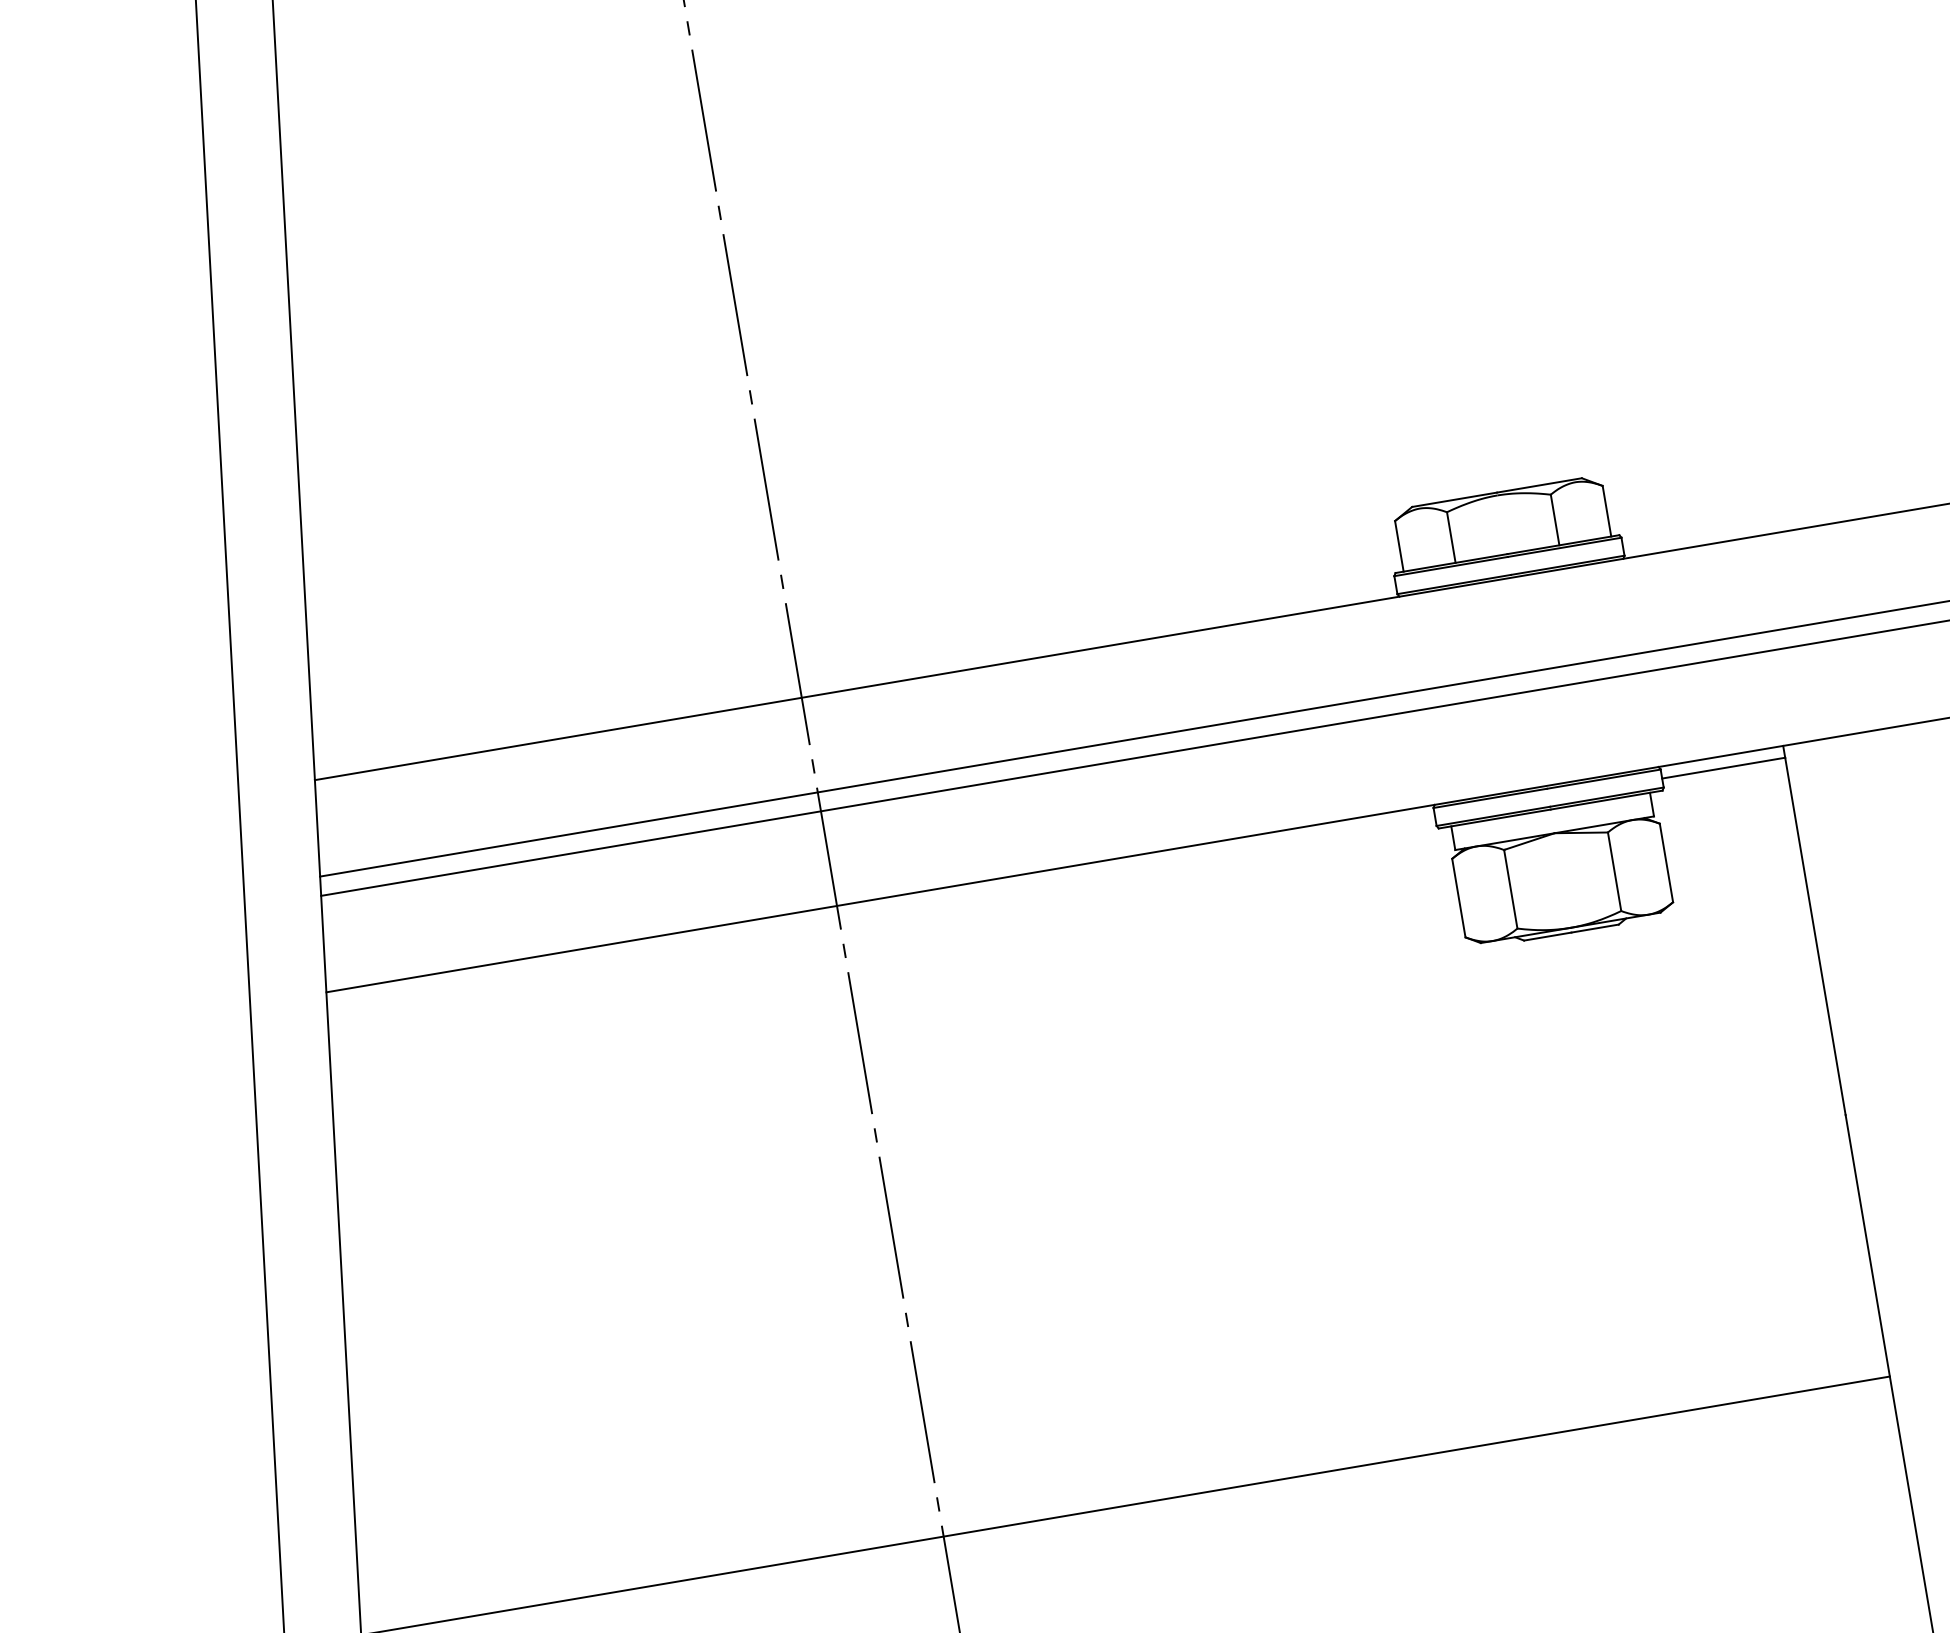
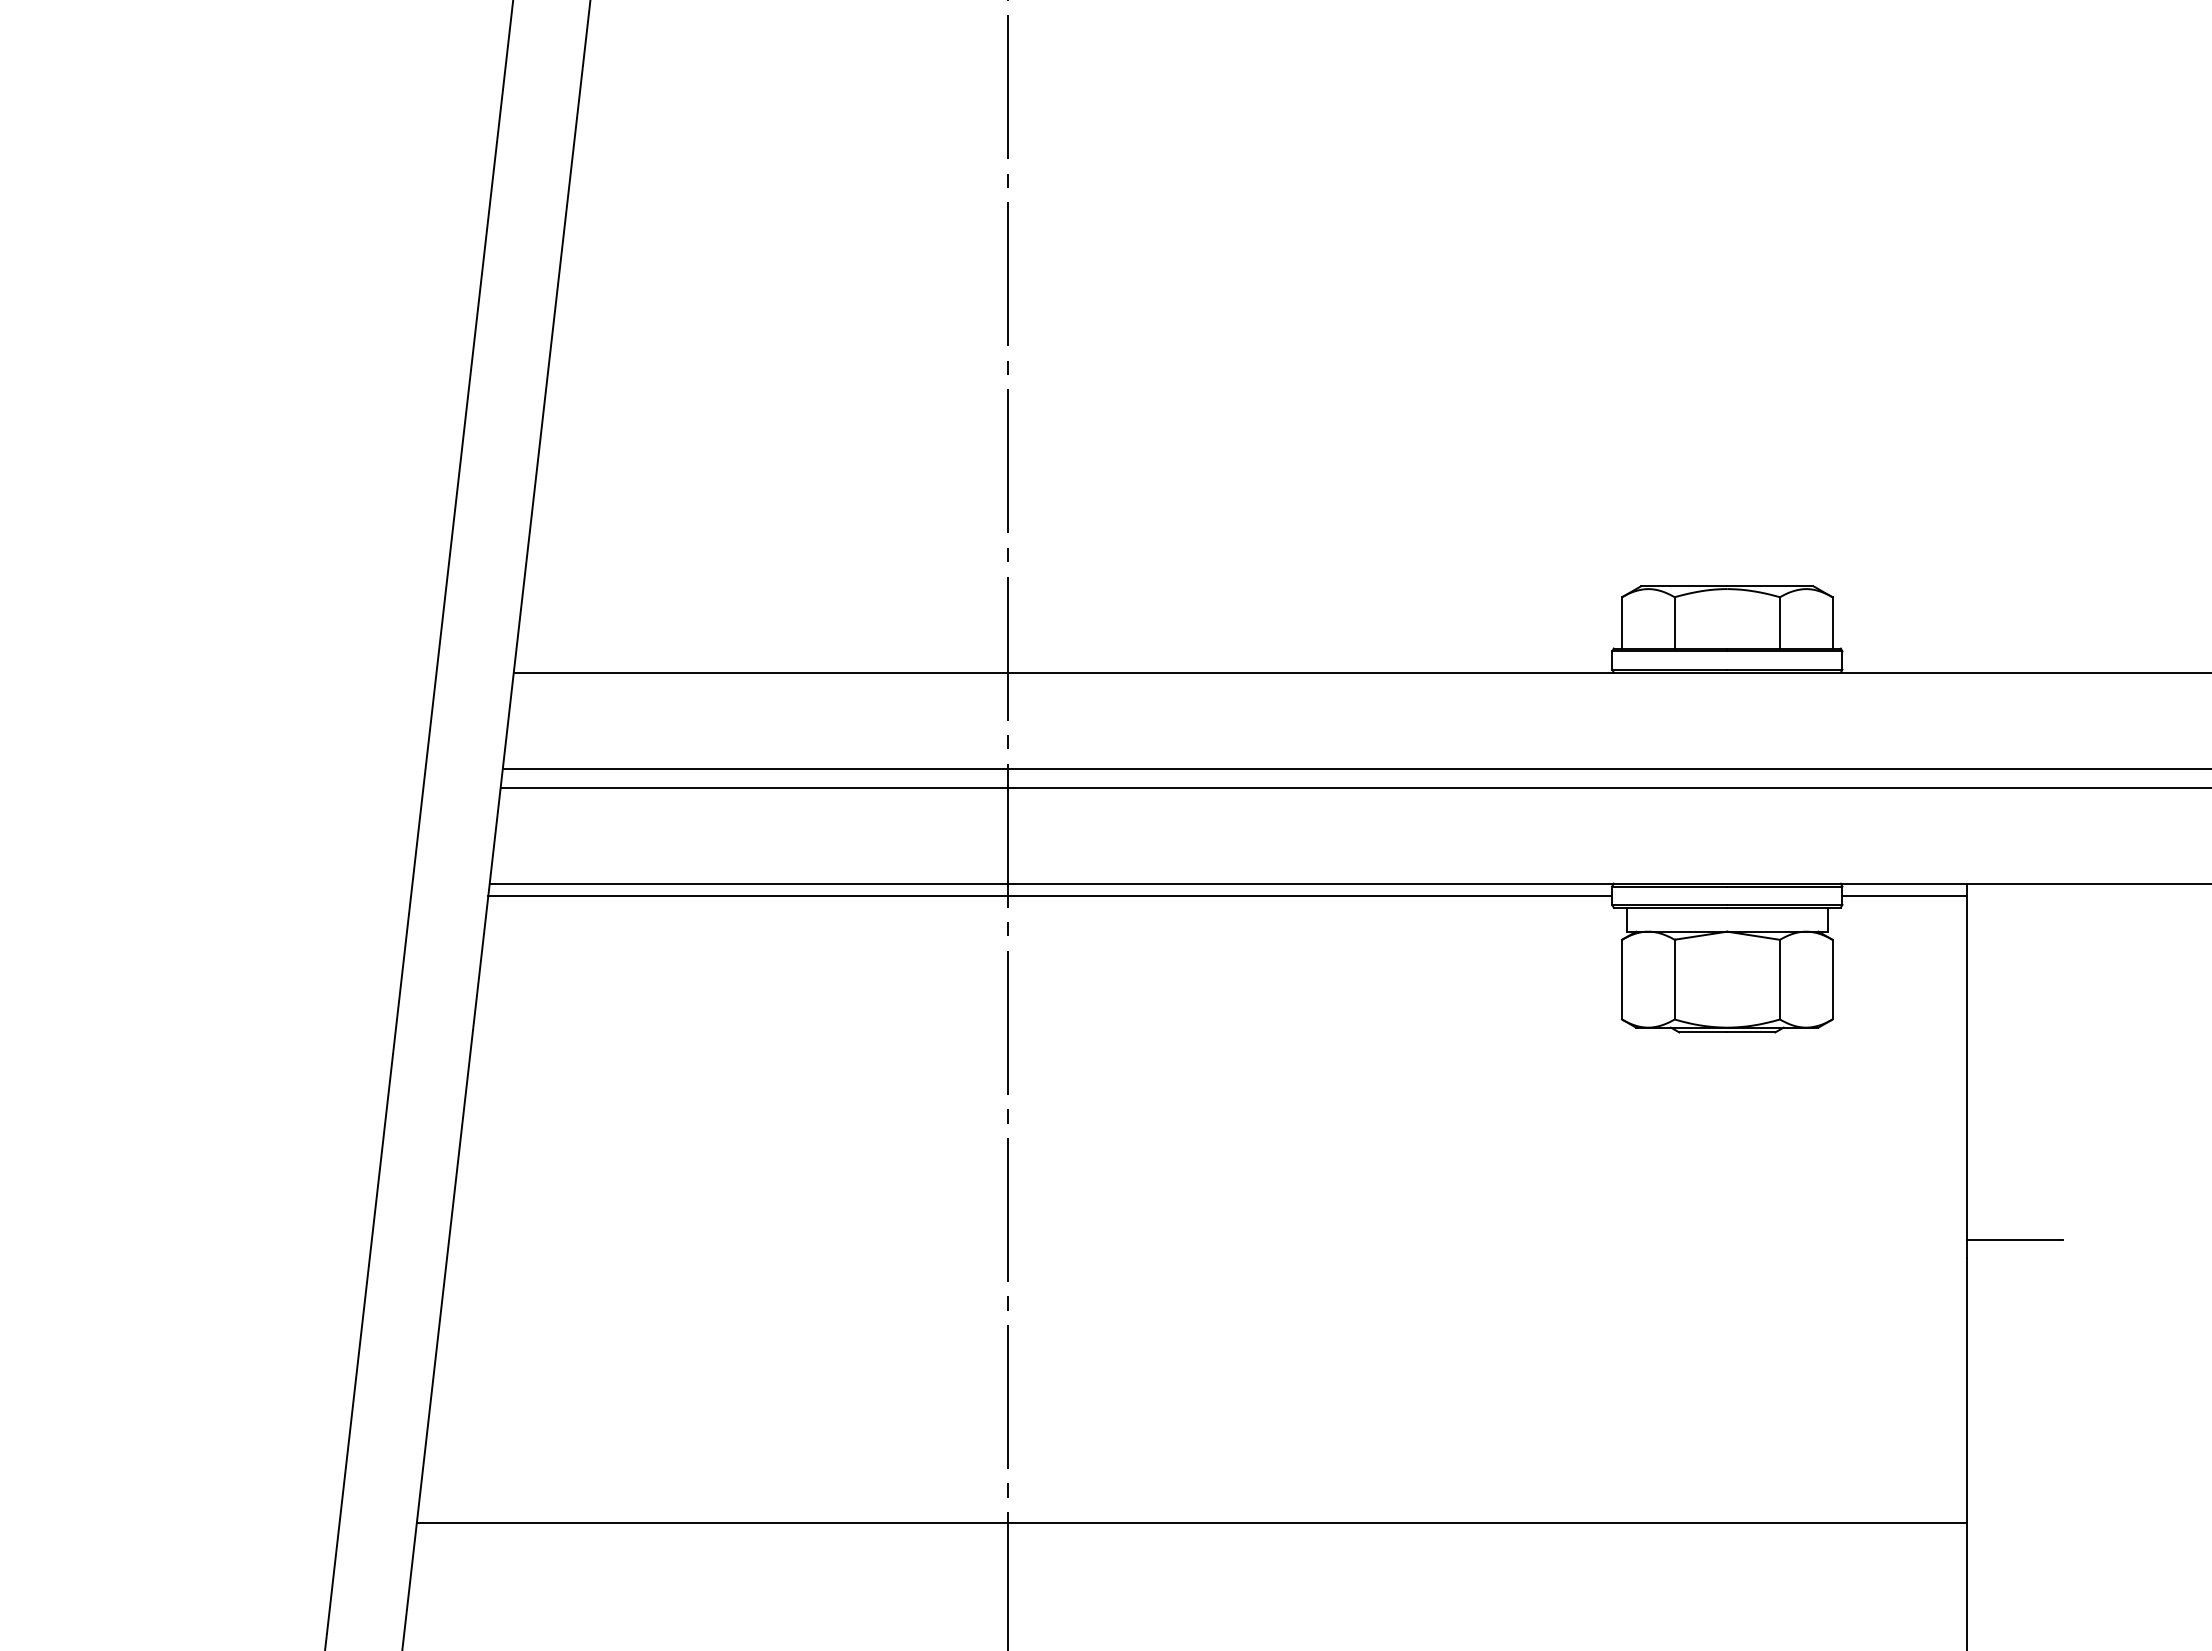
line: (881, 910) -> (1050, 895), added
line: (1890, 1089) -> (2015, 1240), added

